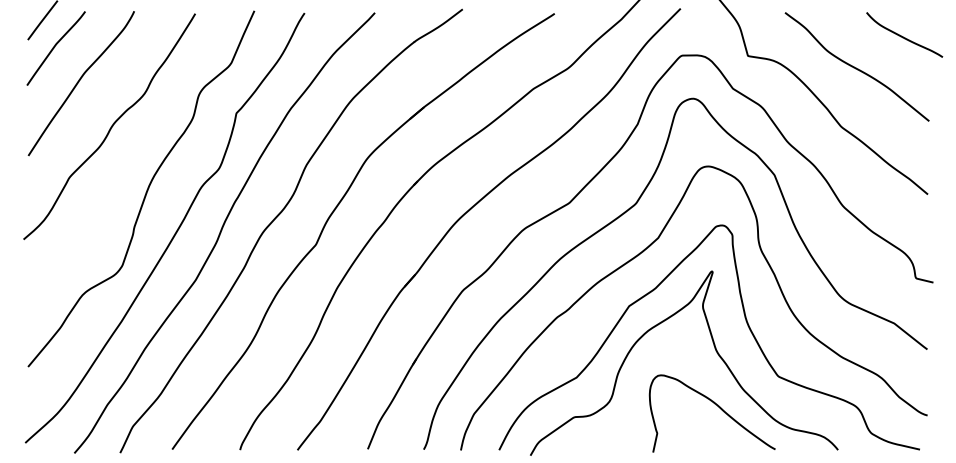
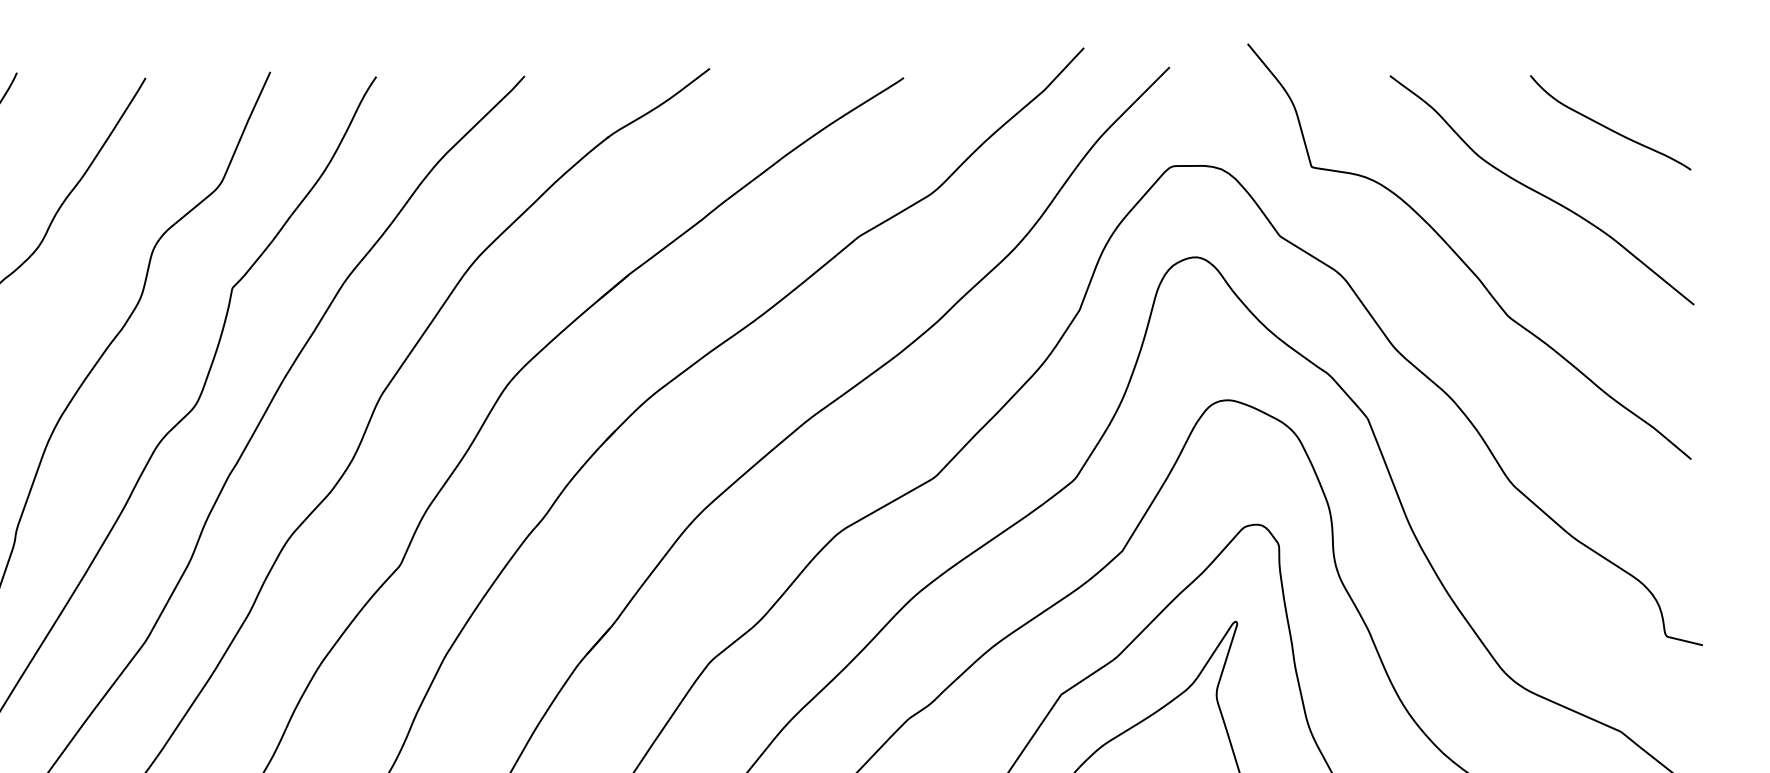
curve: (903, 36) -> (1608, 126), moved

